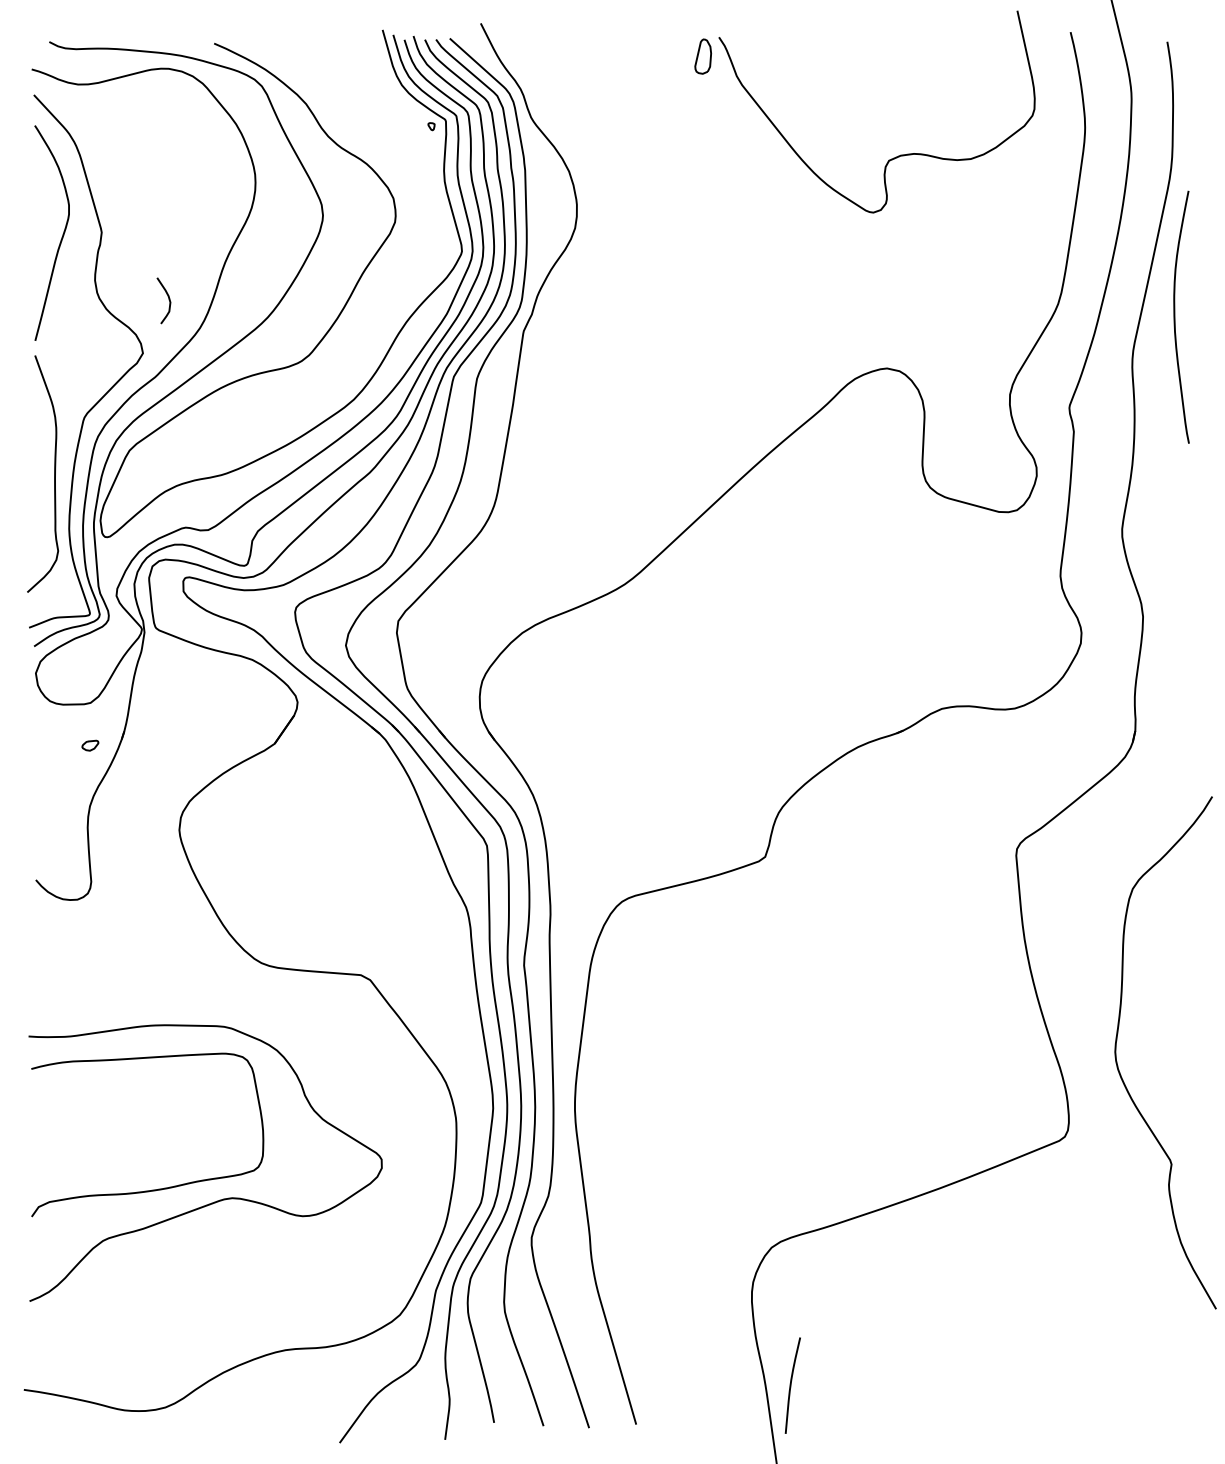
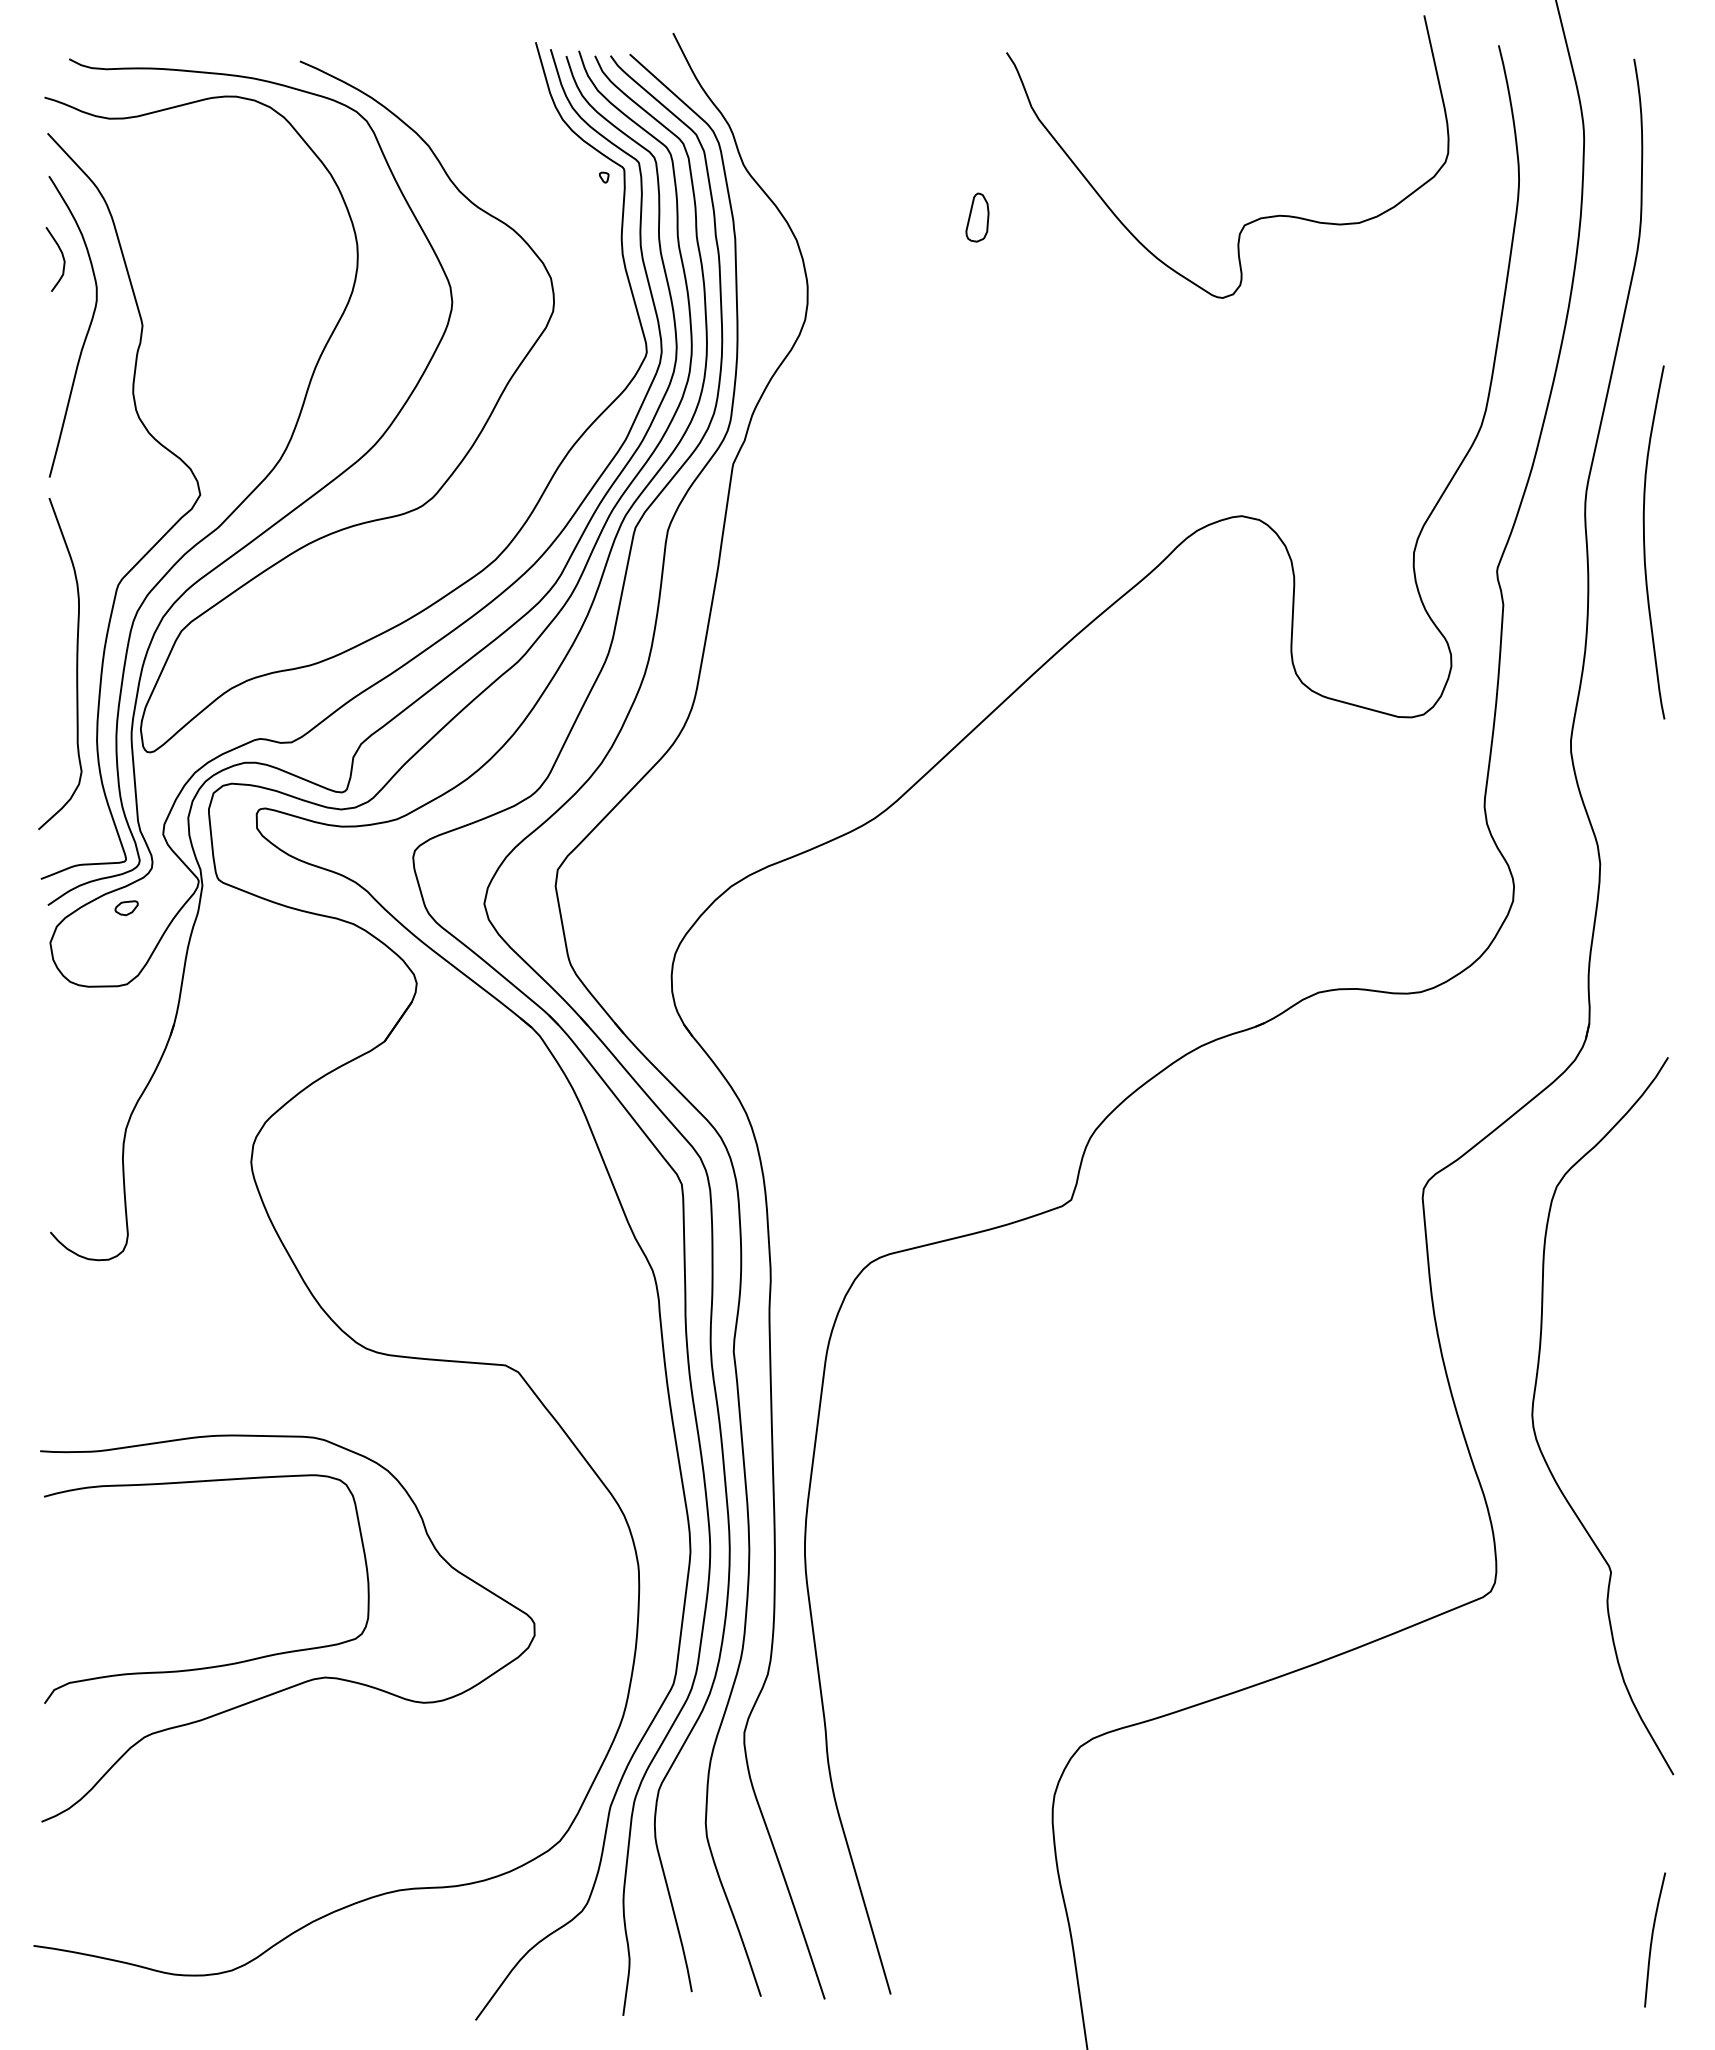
part: (703, 56) -> (977, 217), moved
curve: (168, 300) -> (62, 258), moved
curve: (1175, 318) -> (1645, 544), moved
part: (90, 745) -> (126, 908), moved
curve: (1118, 1065) -> (1536, 1434), moved
curve: (791, 1385) -> (1652, 1939), moved

